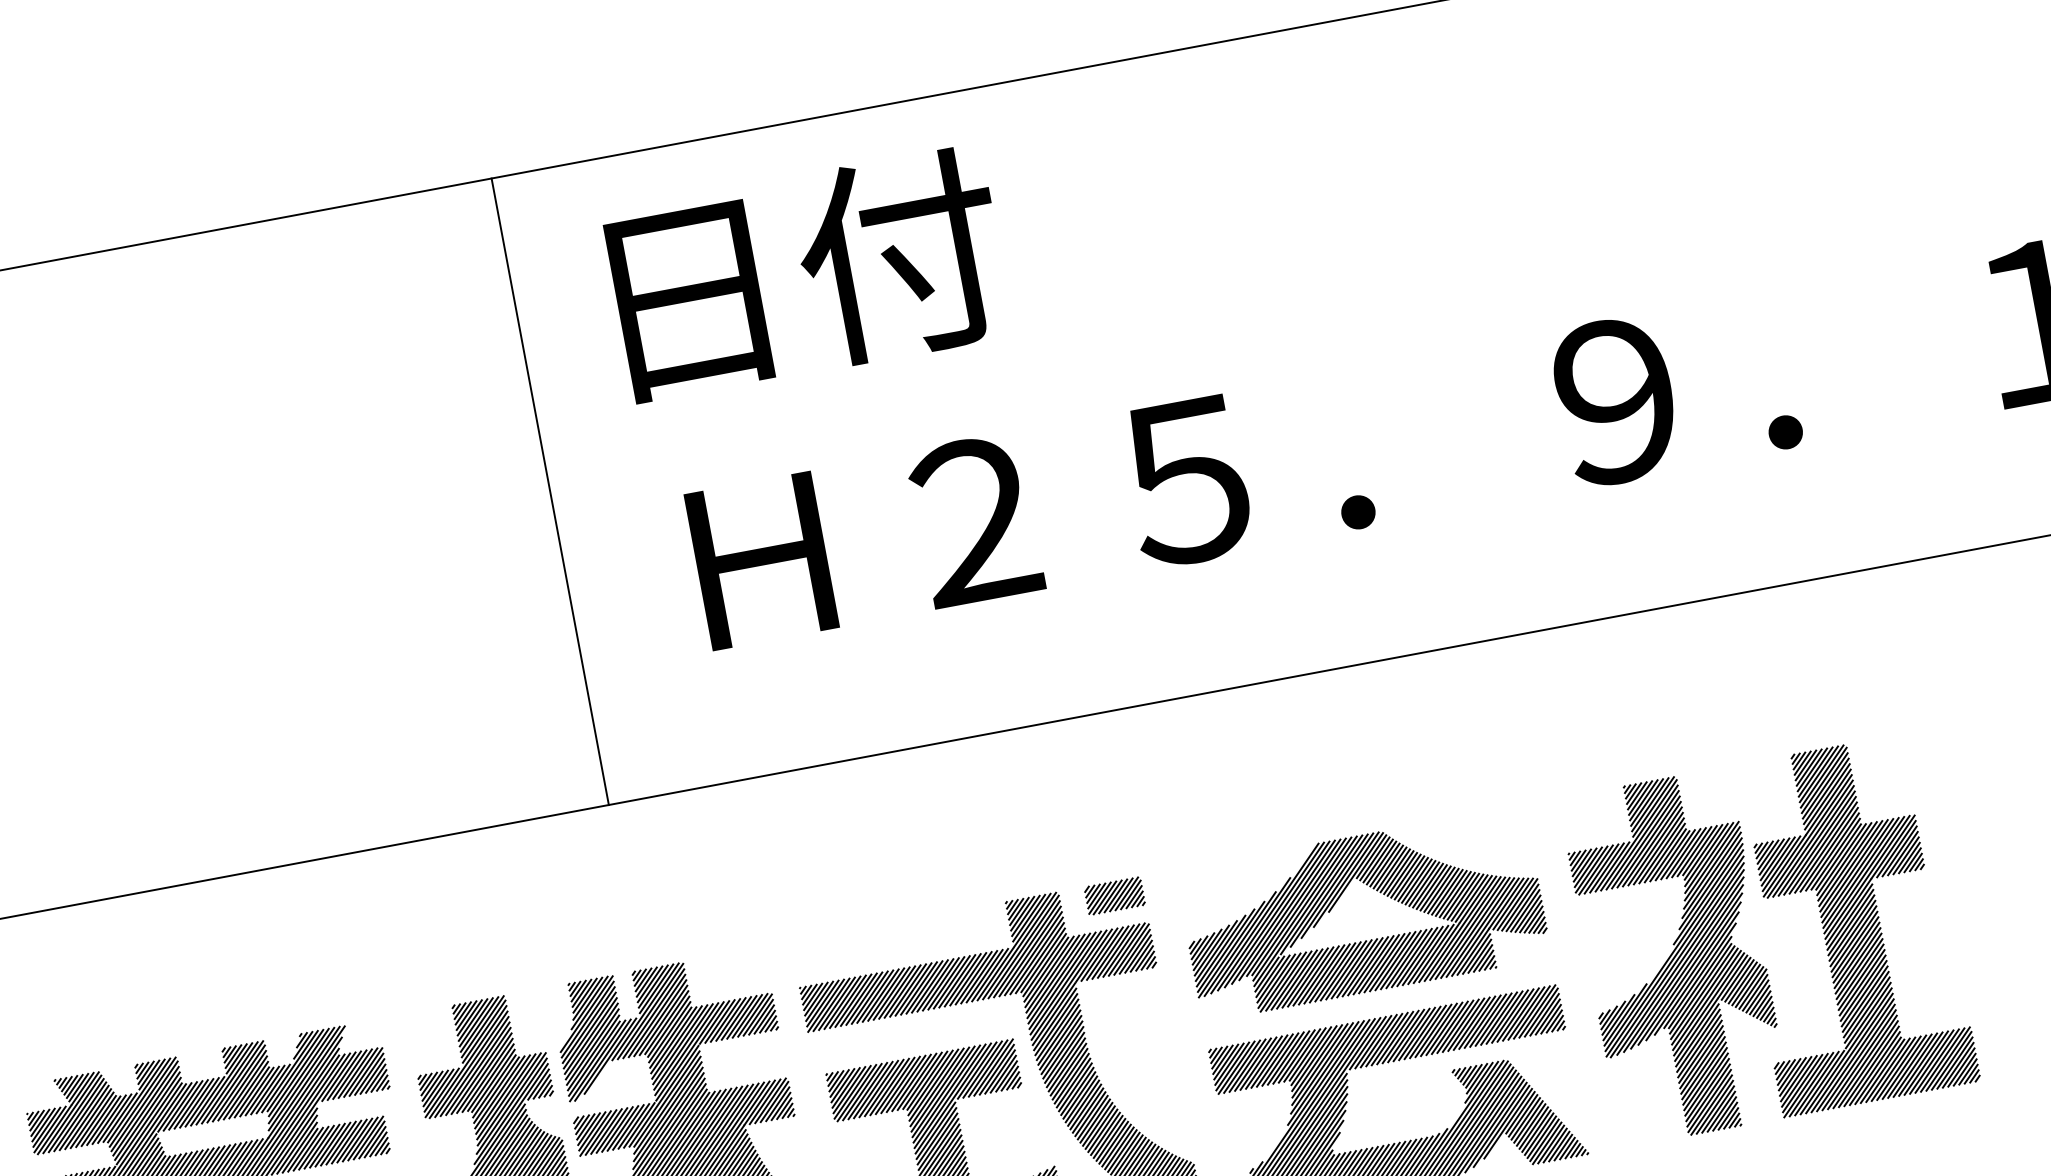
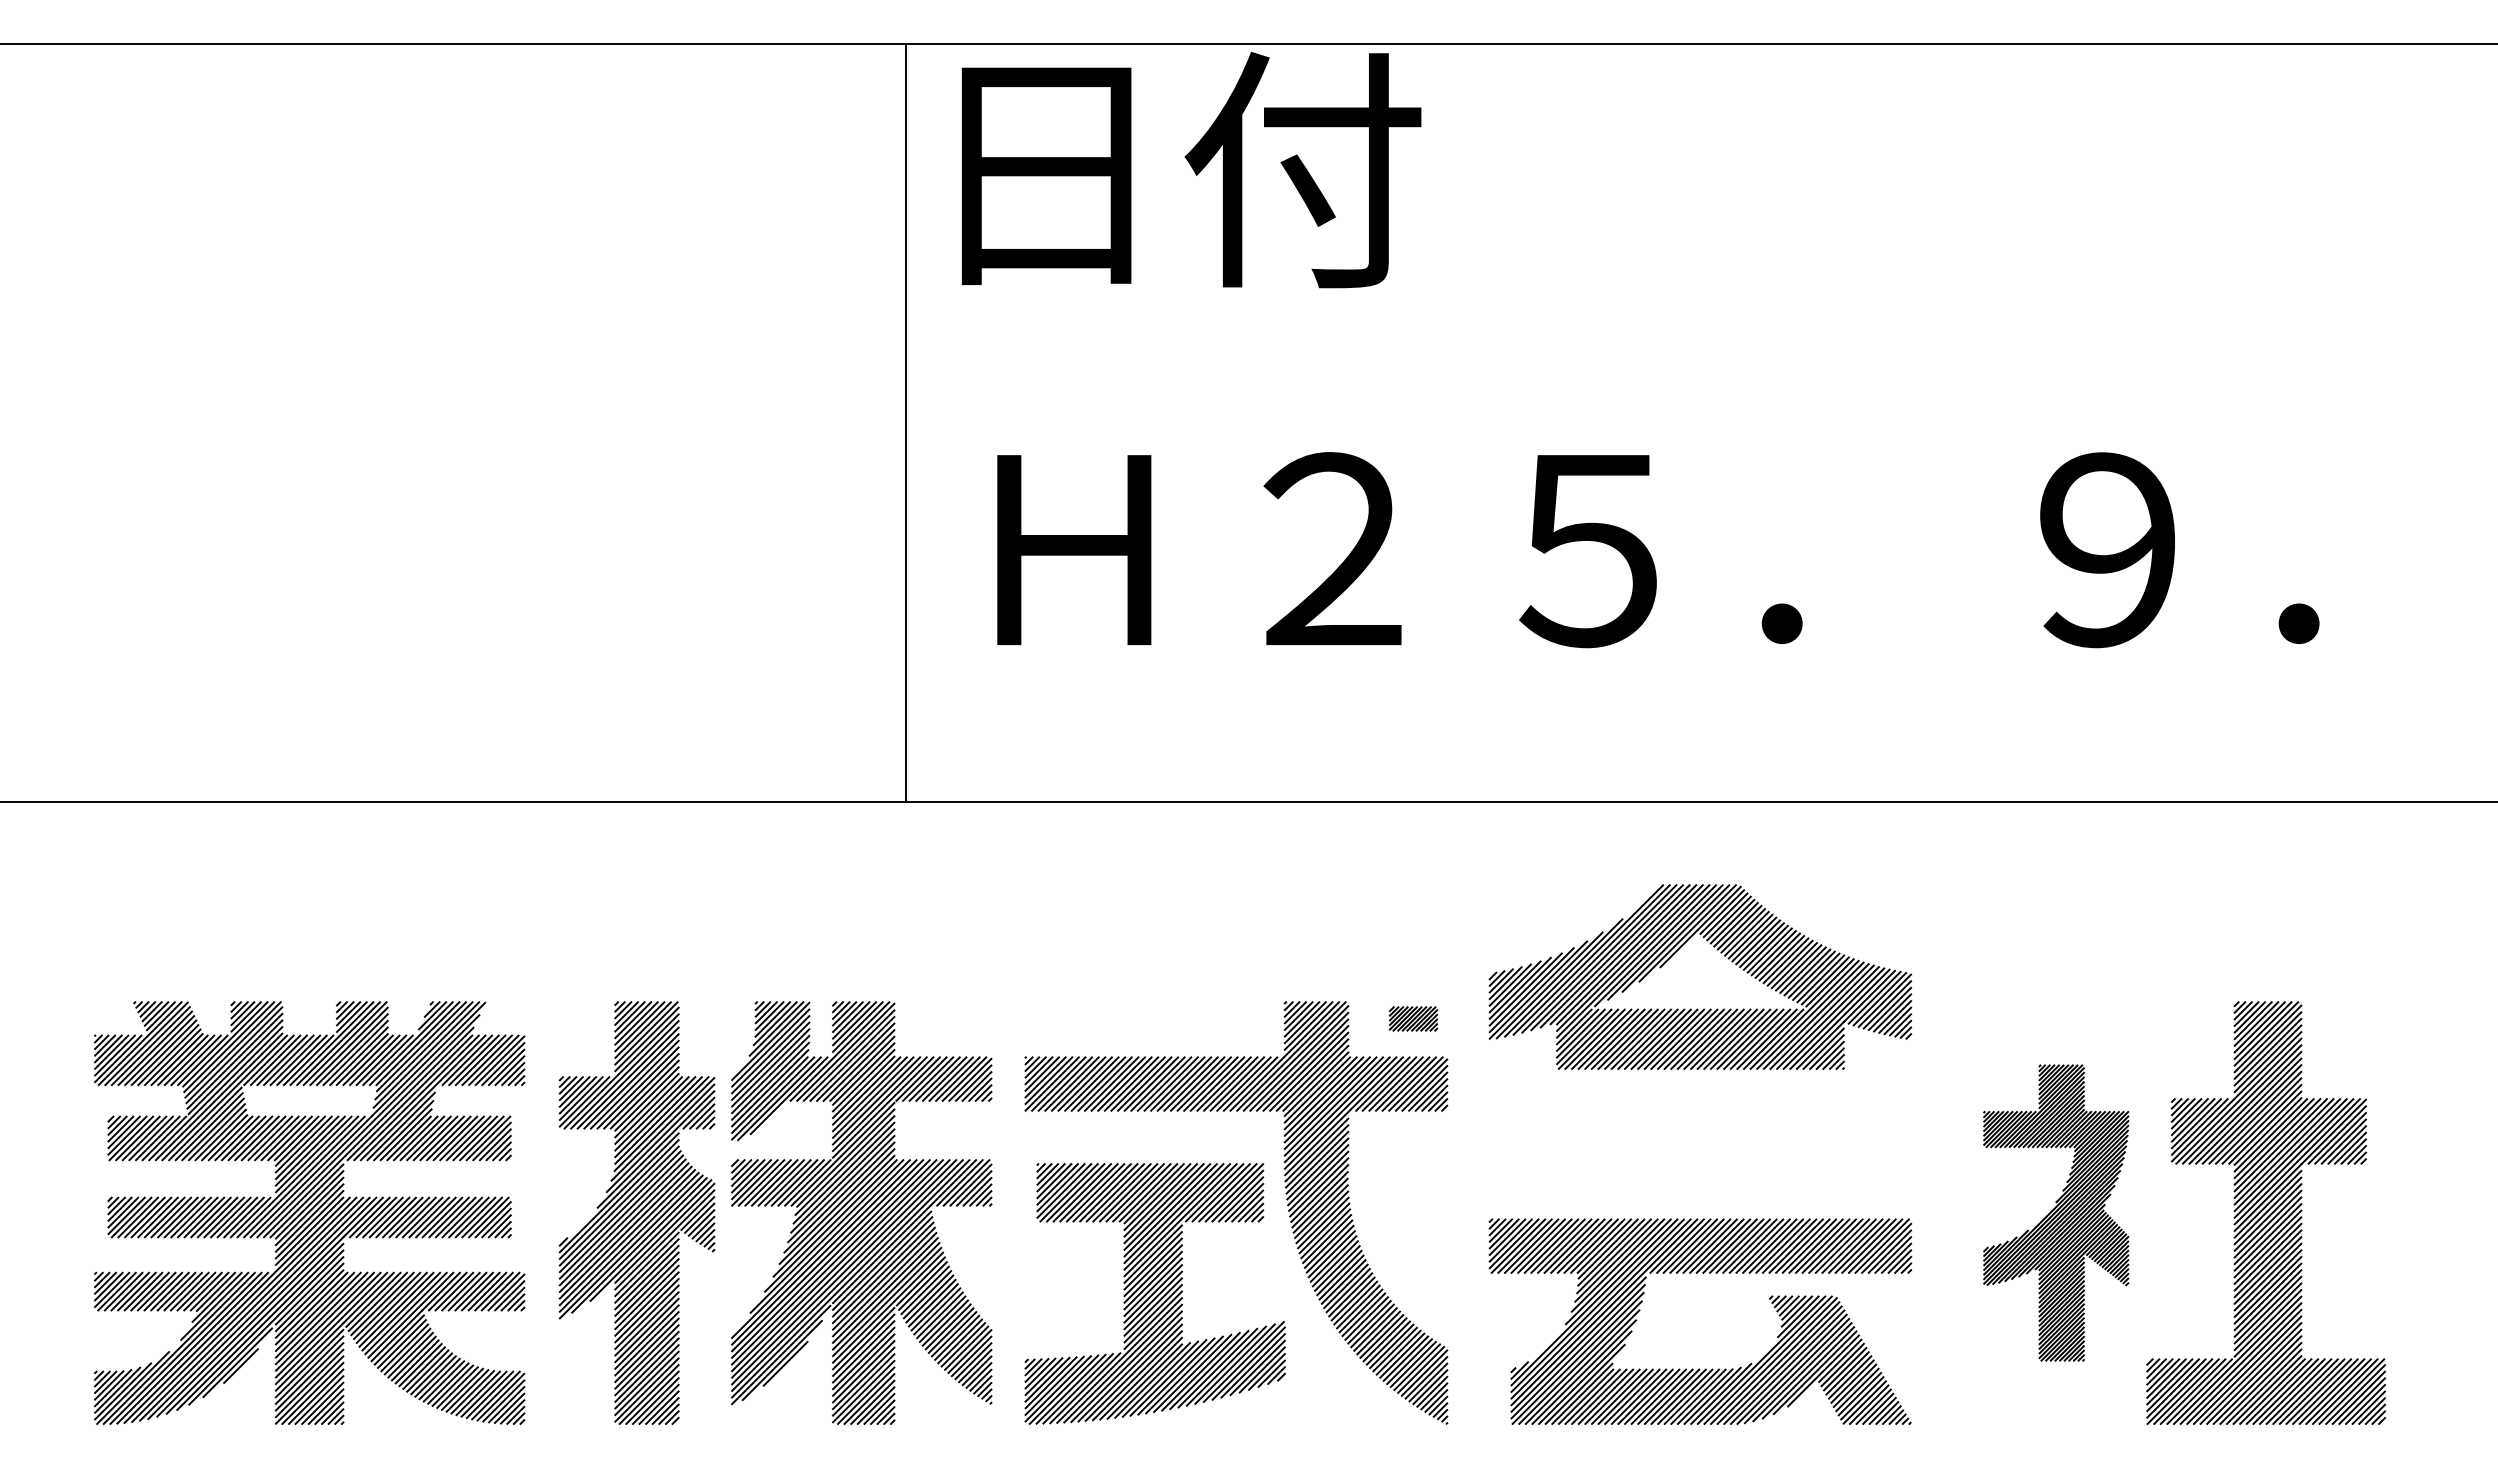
text: (808, 273) -> (1191, 169), moved
line: (550, 491) -> (906, 422), moved
part: (1373, 889) -> (1717, 950), moved
part: (1114, 895) -> (1413, 1018), size x0.7
part: (1676, 956) -> (2056, 1212), size x0.7

